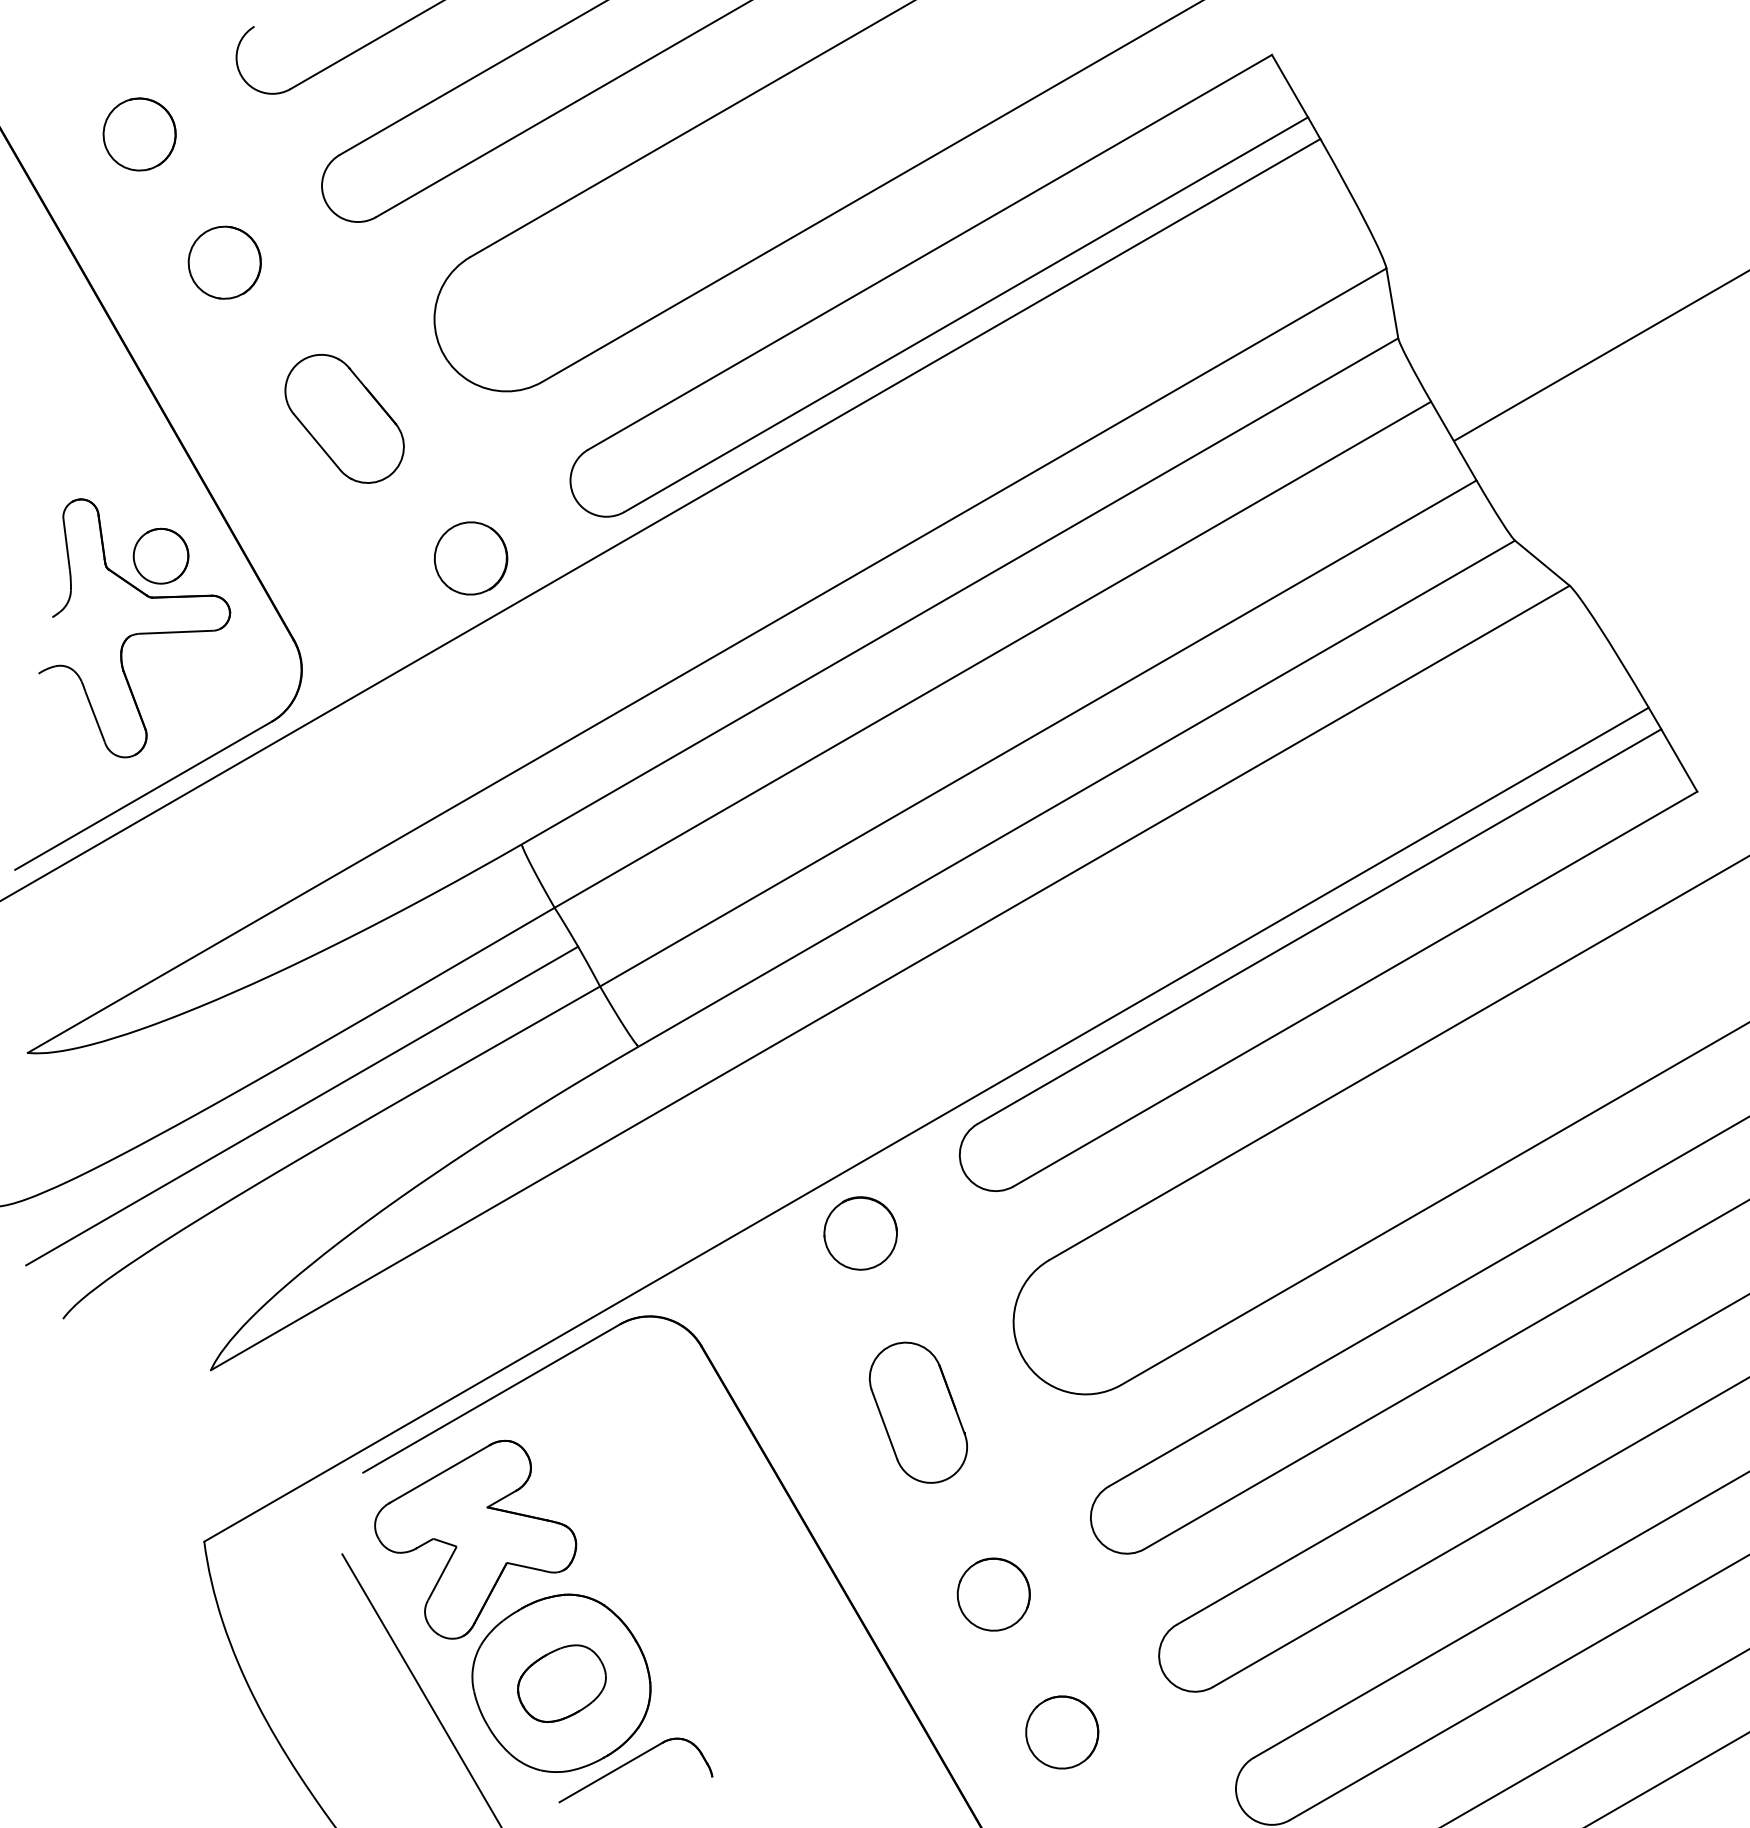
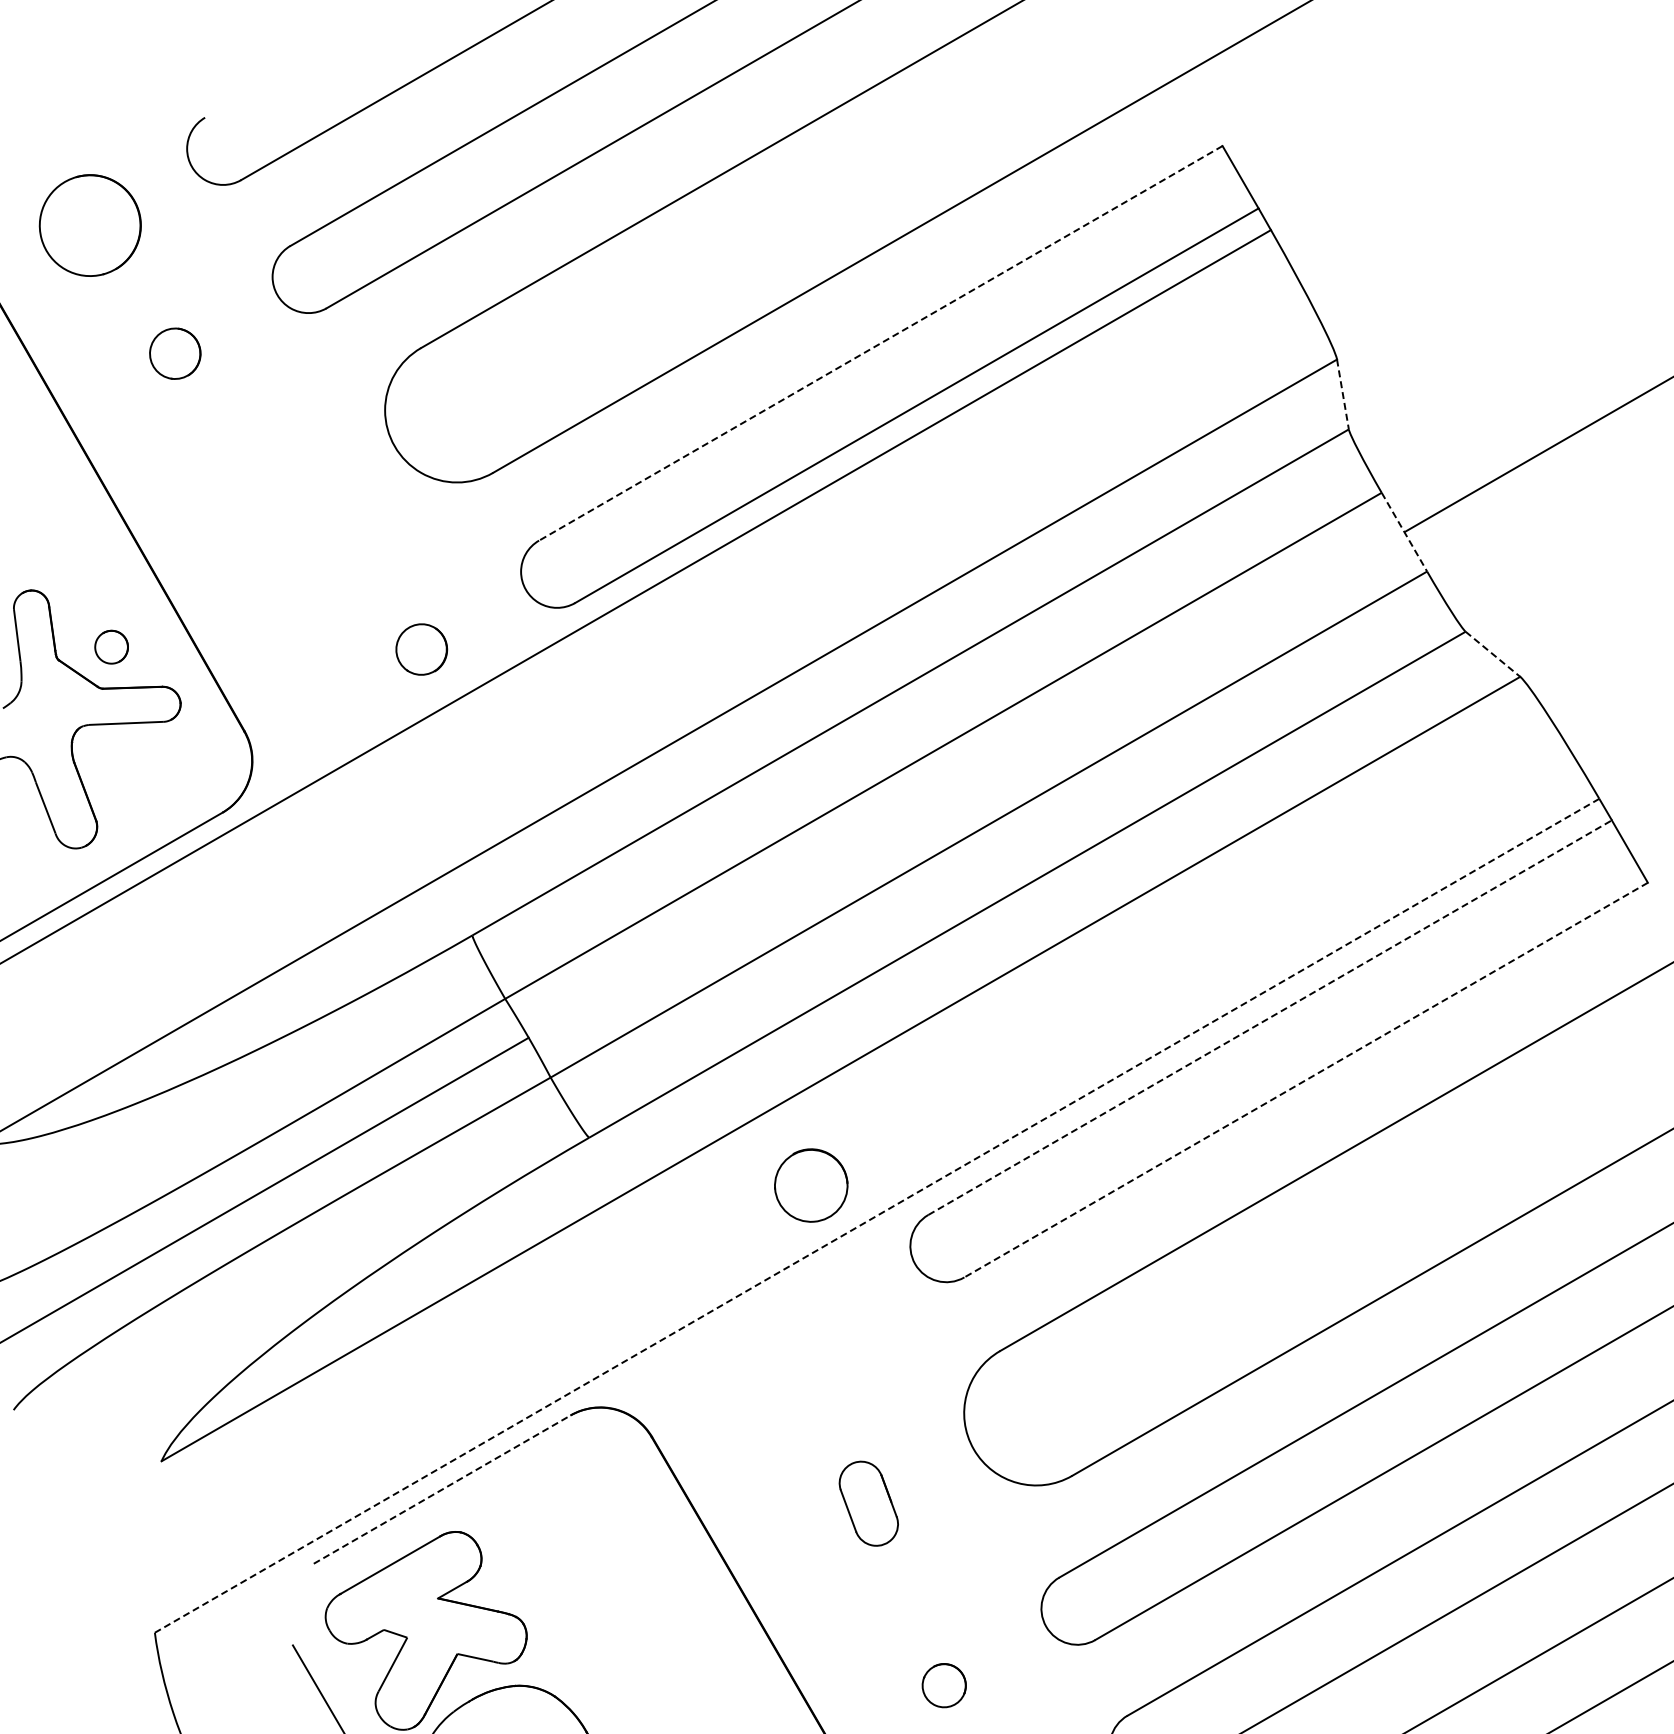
part: (139, 134) -> (90, 225), size x1.4
line: (930, 252) -> (881, 343), solid -> dashed
part: (224, 262) -> (175, 353), size x0.7
line: (1392, 303) -> (1343, 394), solid -> dashed
part: (344, 418) -> (295, 509), removed
line: (1454, 441) -> (1405, 532), solid -> dashed
part: (160, 555) -> (111, 646), size x0.6
part: (471, 558) -> (422, 649), size x0.7
line: (1542, 563) -> (1493, 654), solid -> dashed
line: (1319, 926) -> (1270, 1017), solid -> dashed
line: (1355, 989) -> (1306, 1080), solid -> dashed
line: (926, 1124) -> (877, 1215), solid -> dashed
part: (860, 1233) -> (811, 1185), moved
line: (492, 1398) -> (443, 1489), solid -> dashed
part: (917, 1412) -> (868, 1503), size x0.6
part: (993, 1594) -> (944, 1685), size x0.6

